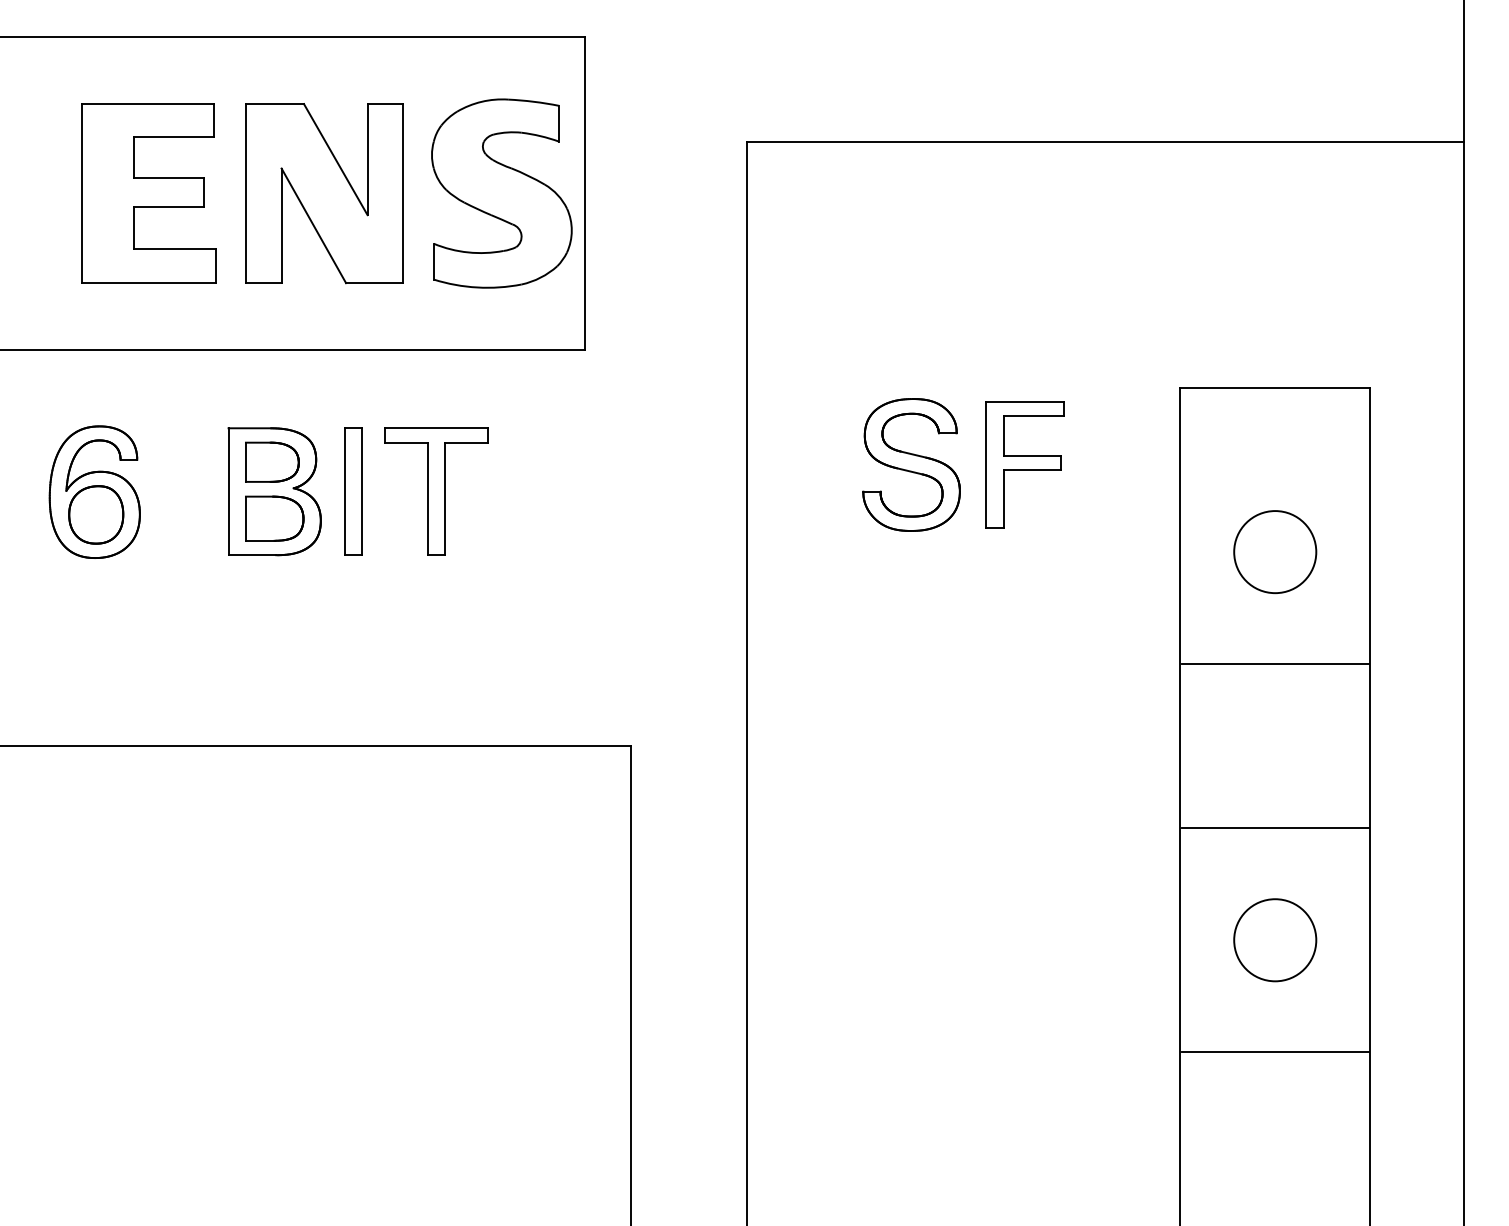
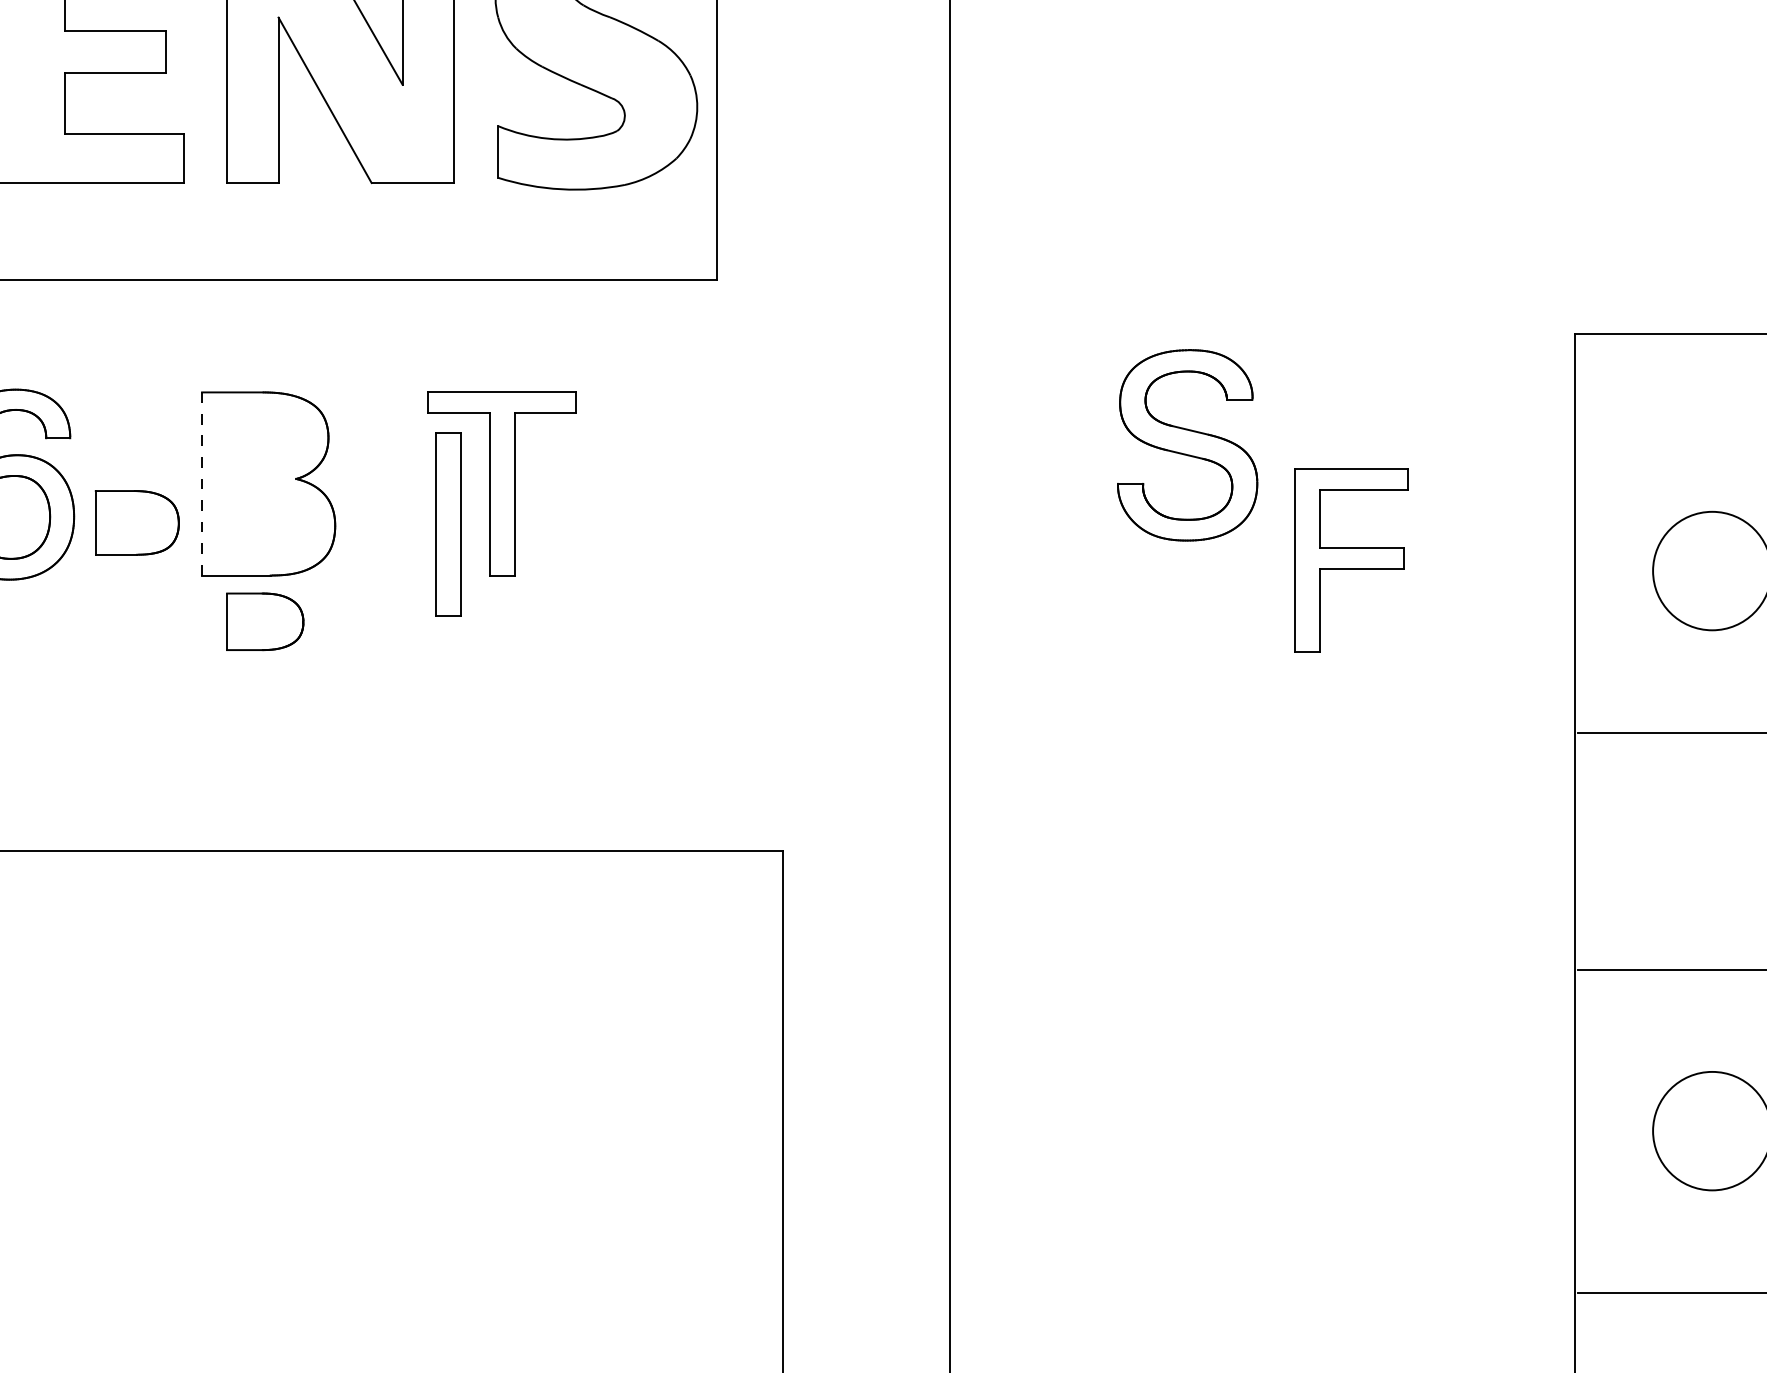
part: (272, 461) -> (265, 620), moved
part: (1024, 464) -> (1350, 560), moved
line: (228, 491) -> (201, 483), solid -> dashed
part: (353, 491) -> (448, 524), moved
part: (274, 518) -> (137, 522), moved

